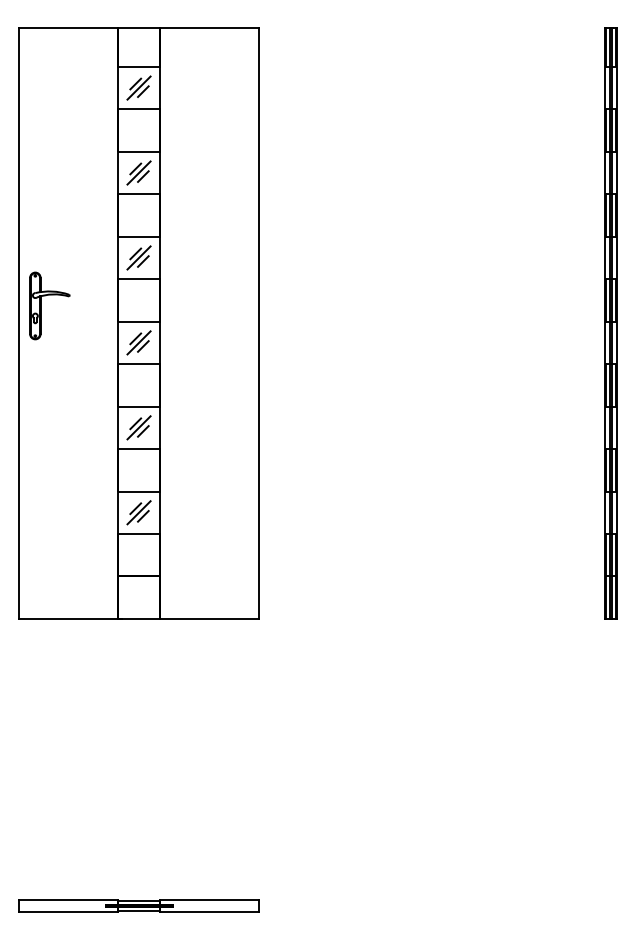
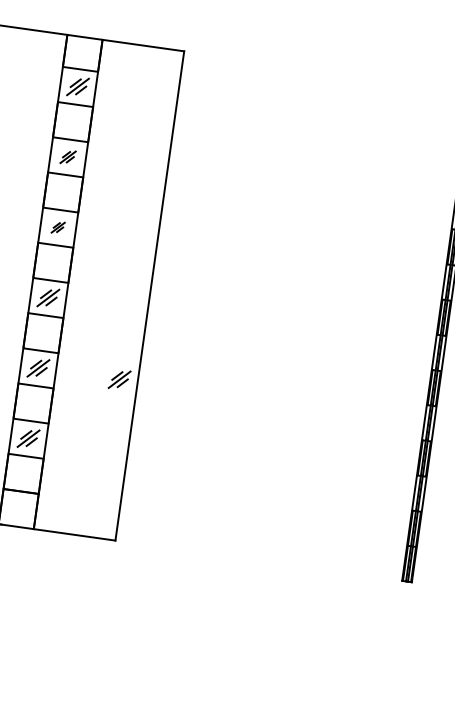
part: (138, 172) -> (67, 156), size x0.7
part: (138, 257) -> (57, 227), size x0.6
part: (236, 427) -> (119, 379), added

